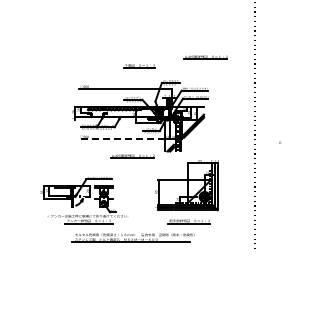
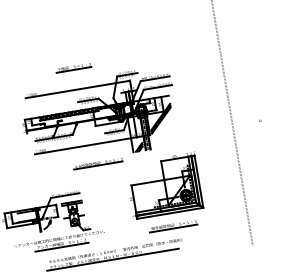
line: (205, 57) -> (161, 39), removed
line: (139, 66) -> (74, 68), moved
line: (121, 138) -> (82, 145), dashed -> solid

